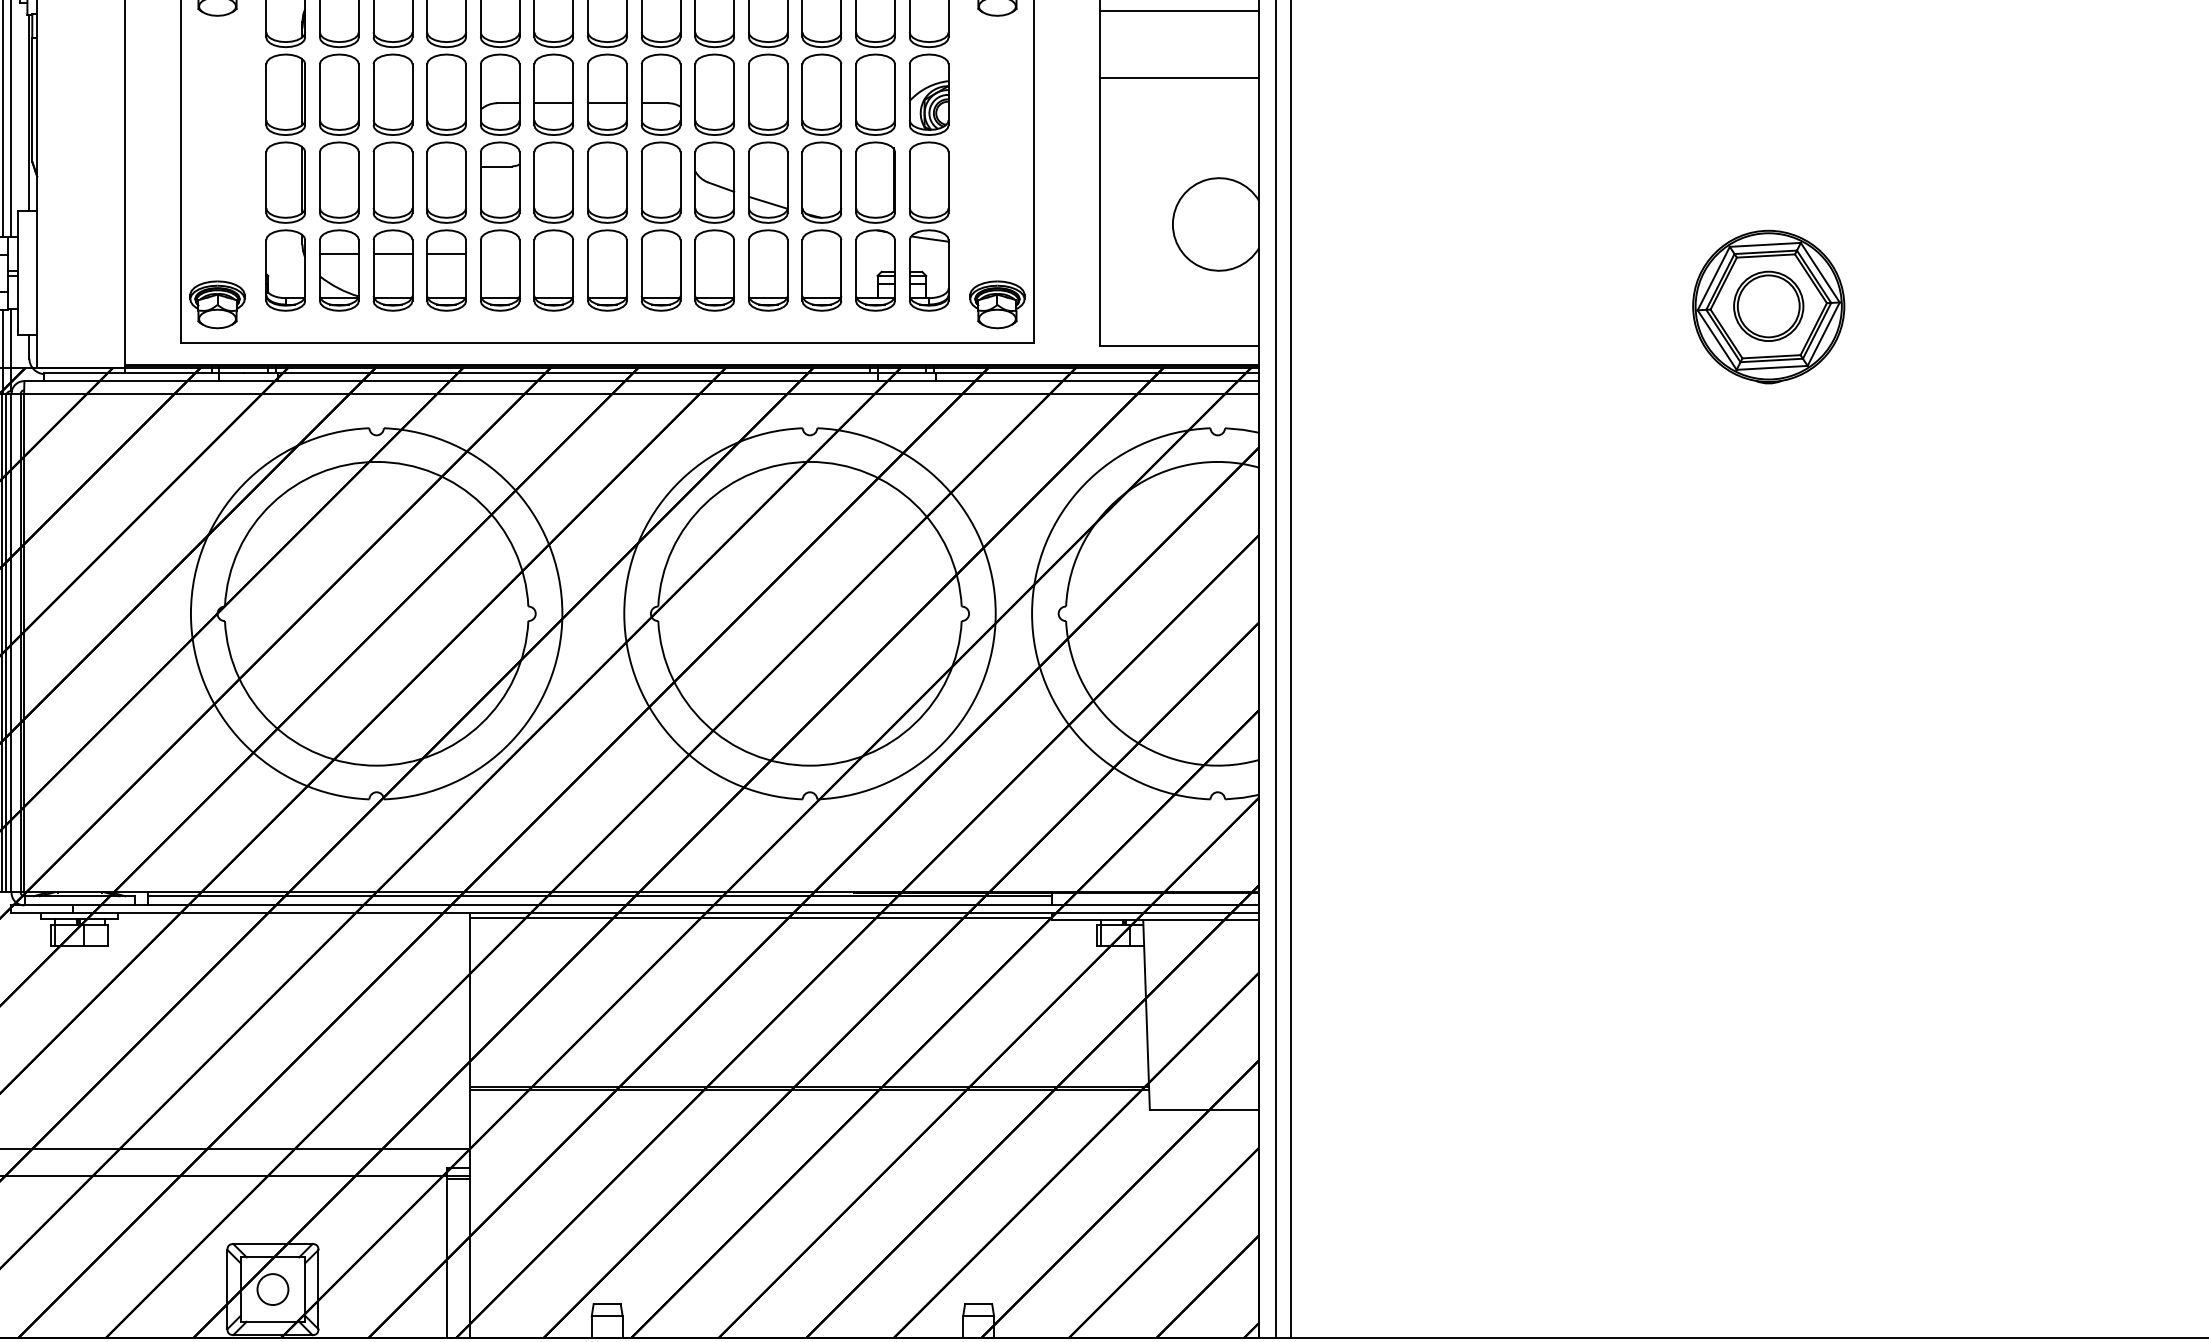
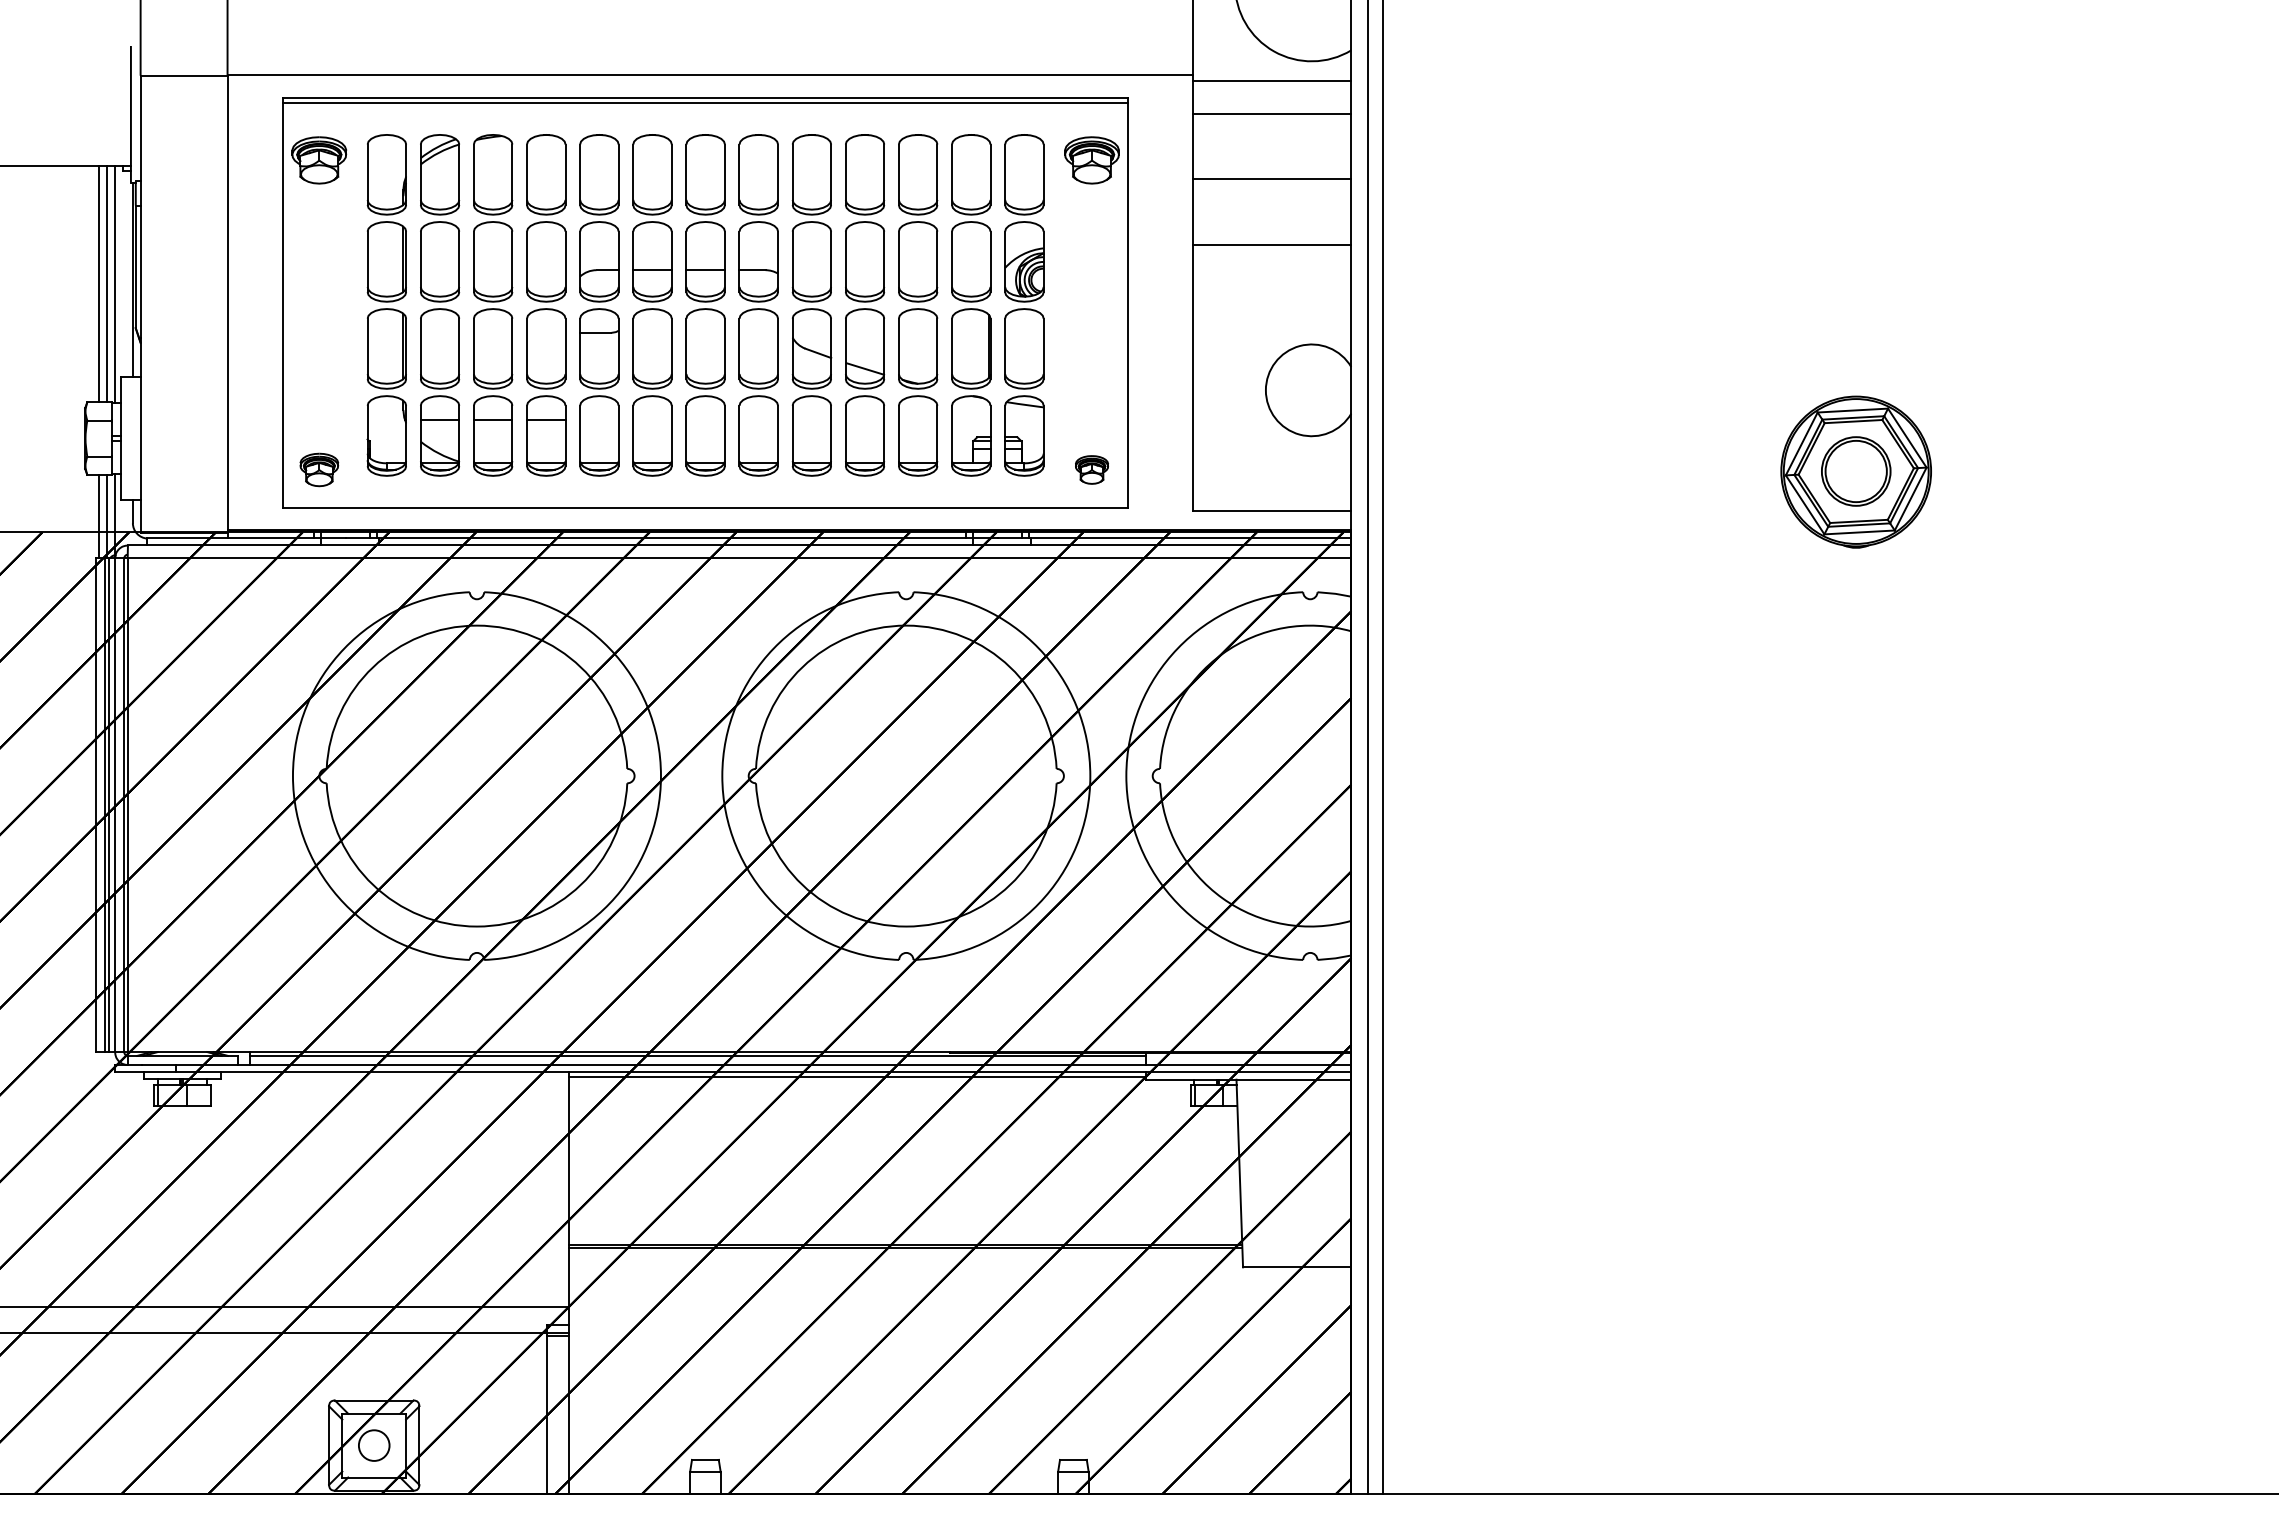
part: (217, 304) -> (319, 469), size x0.7
part: (996, 304) -> (1091, 469), size x0.6

